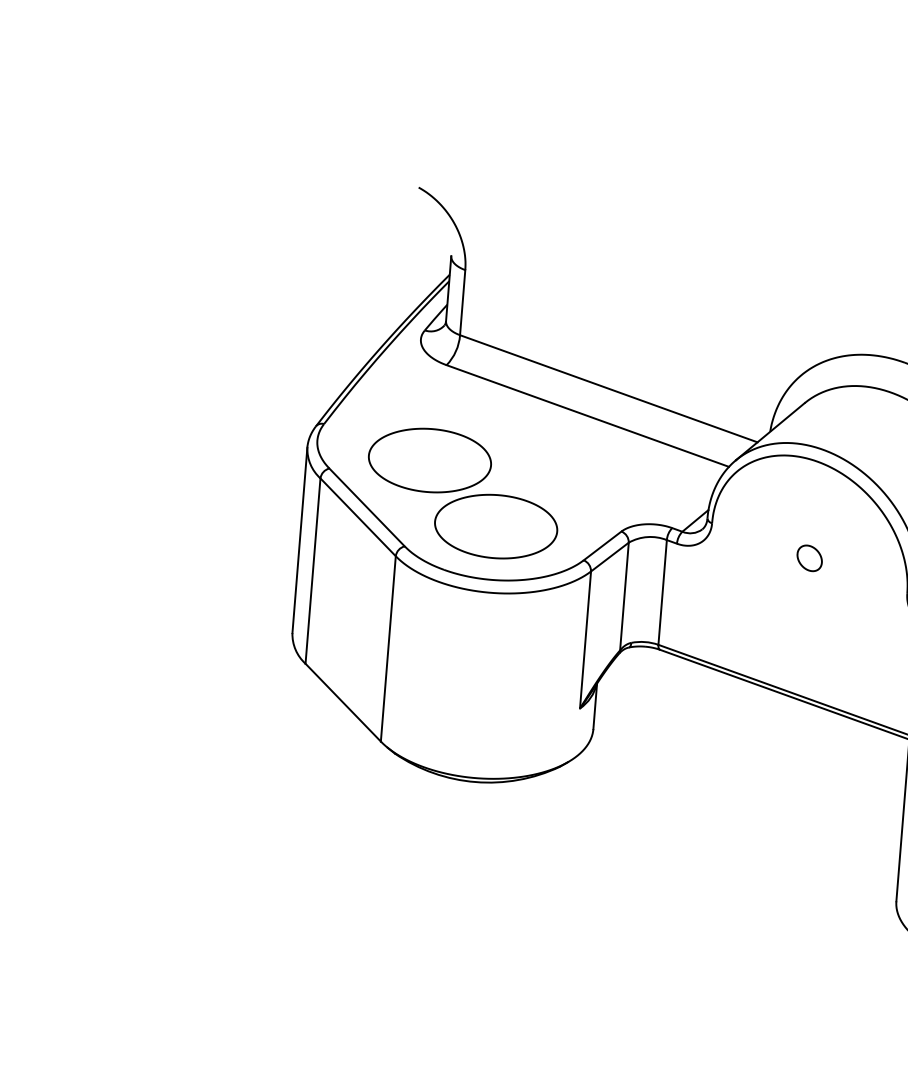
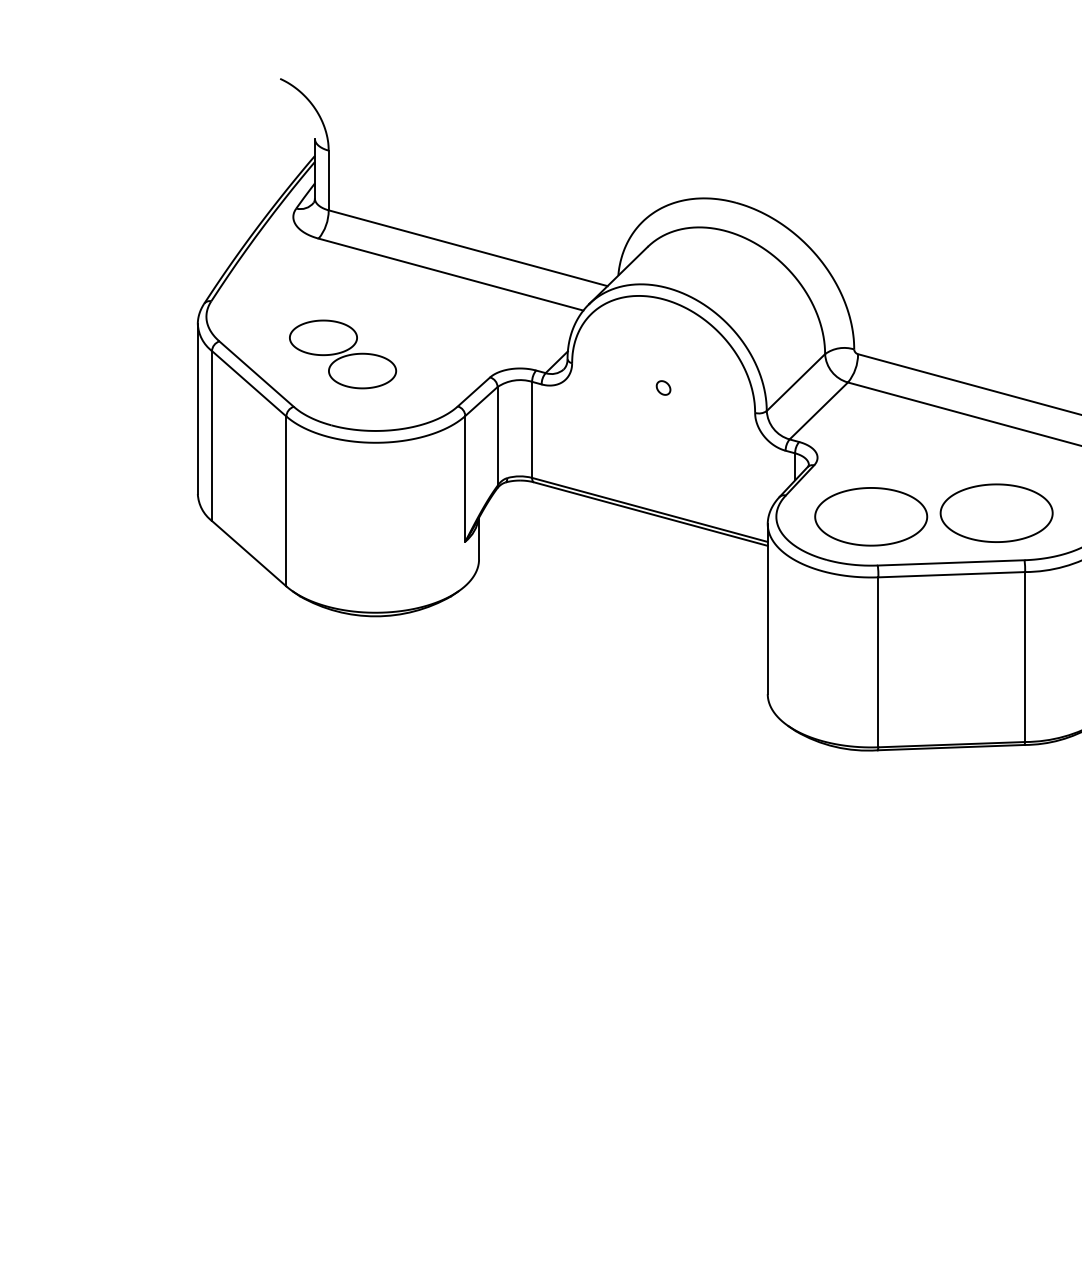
part: (462, 493) -> (342, 354), size x0.6
part: (809, 557) -> (663, 387), size x0.6

